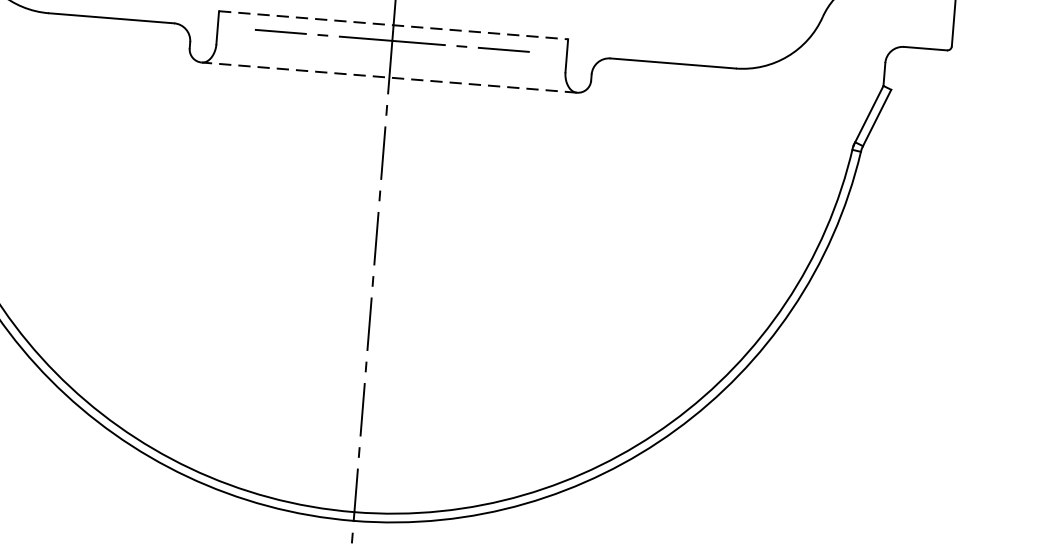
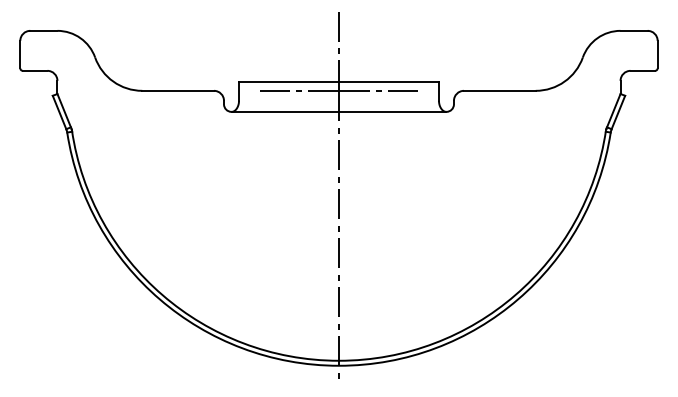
line: (392, 24) -> (338, 81), dashed -> solid
line: (388, 76) -> (338, 111), dashed -> solid

